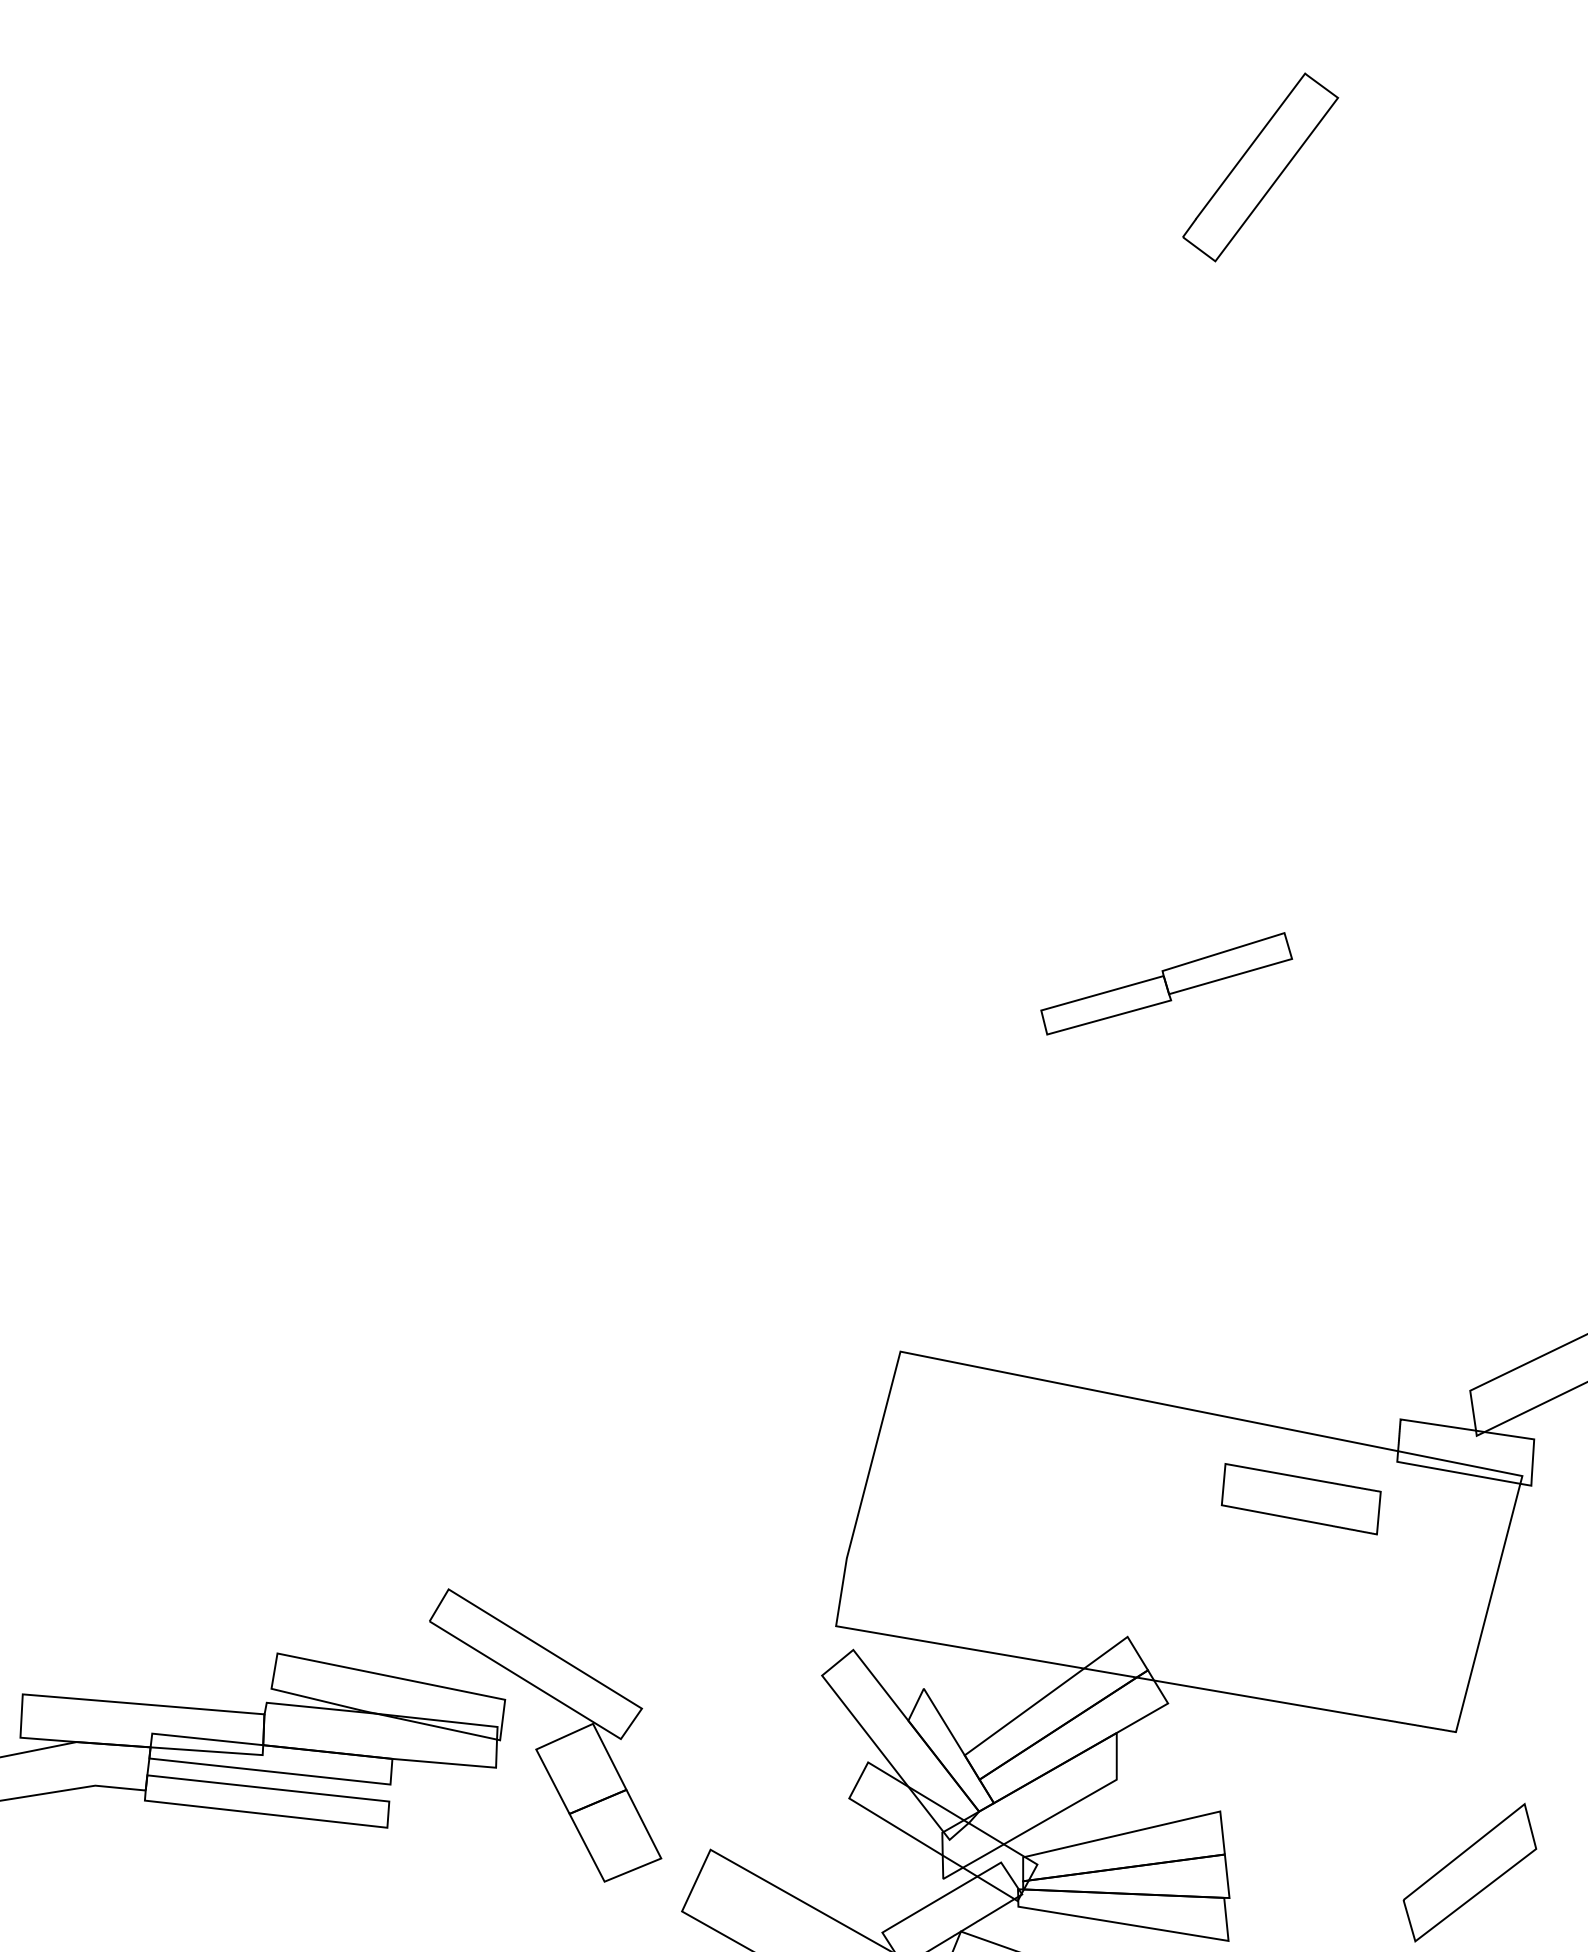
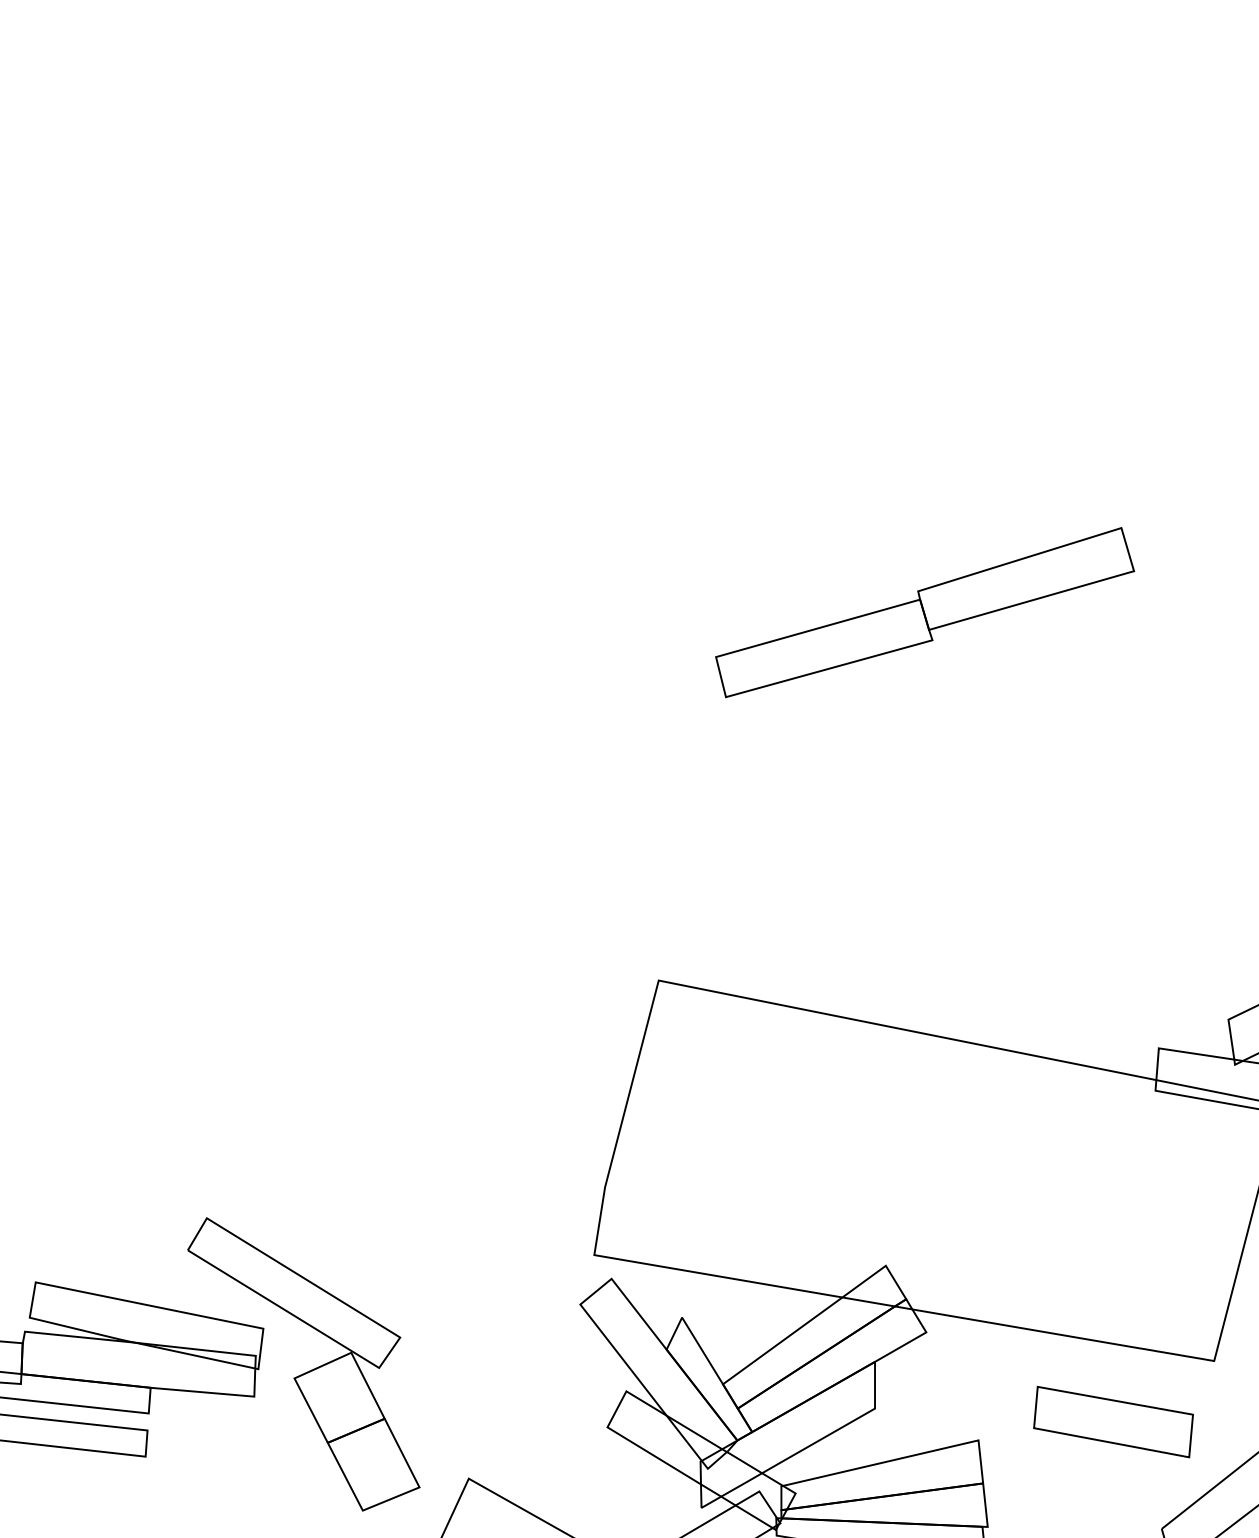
part: (1166, 983) -> (924, 612), size x1.67
part: (1300, 1499) -> (1112, 1422), moved

